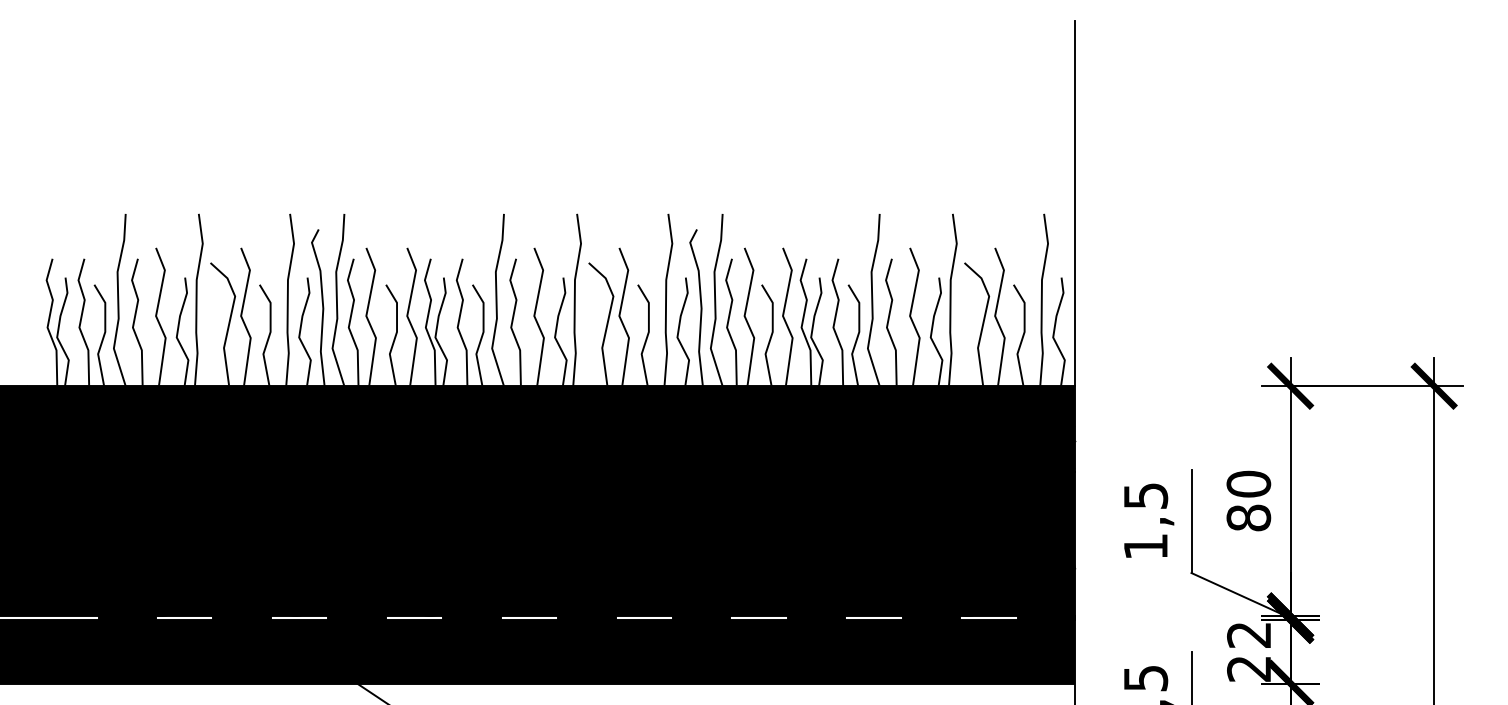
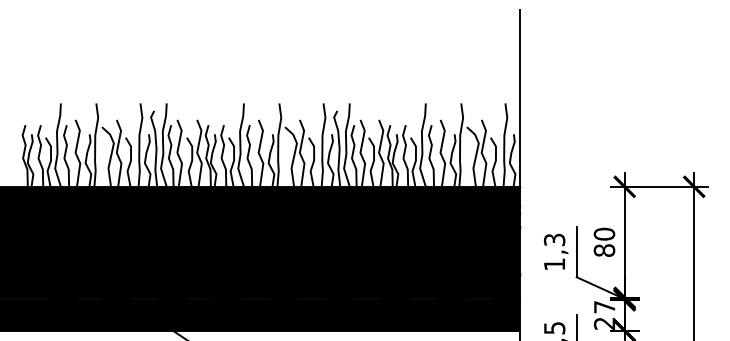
text: (1143, 495) -> (553, 239), 1,5 -> 1,3
text: (1248, 635) -> (604, 307), 22 -> 27

